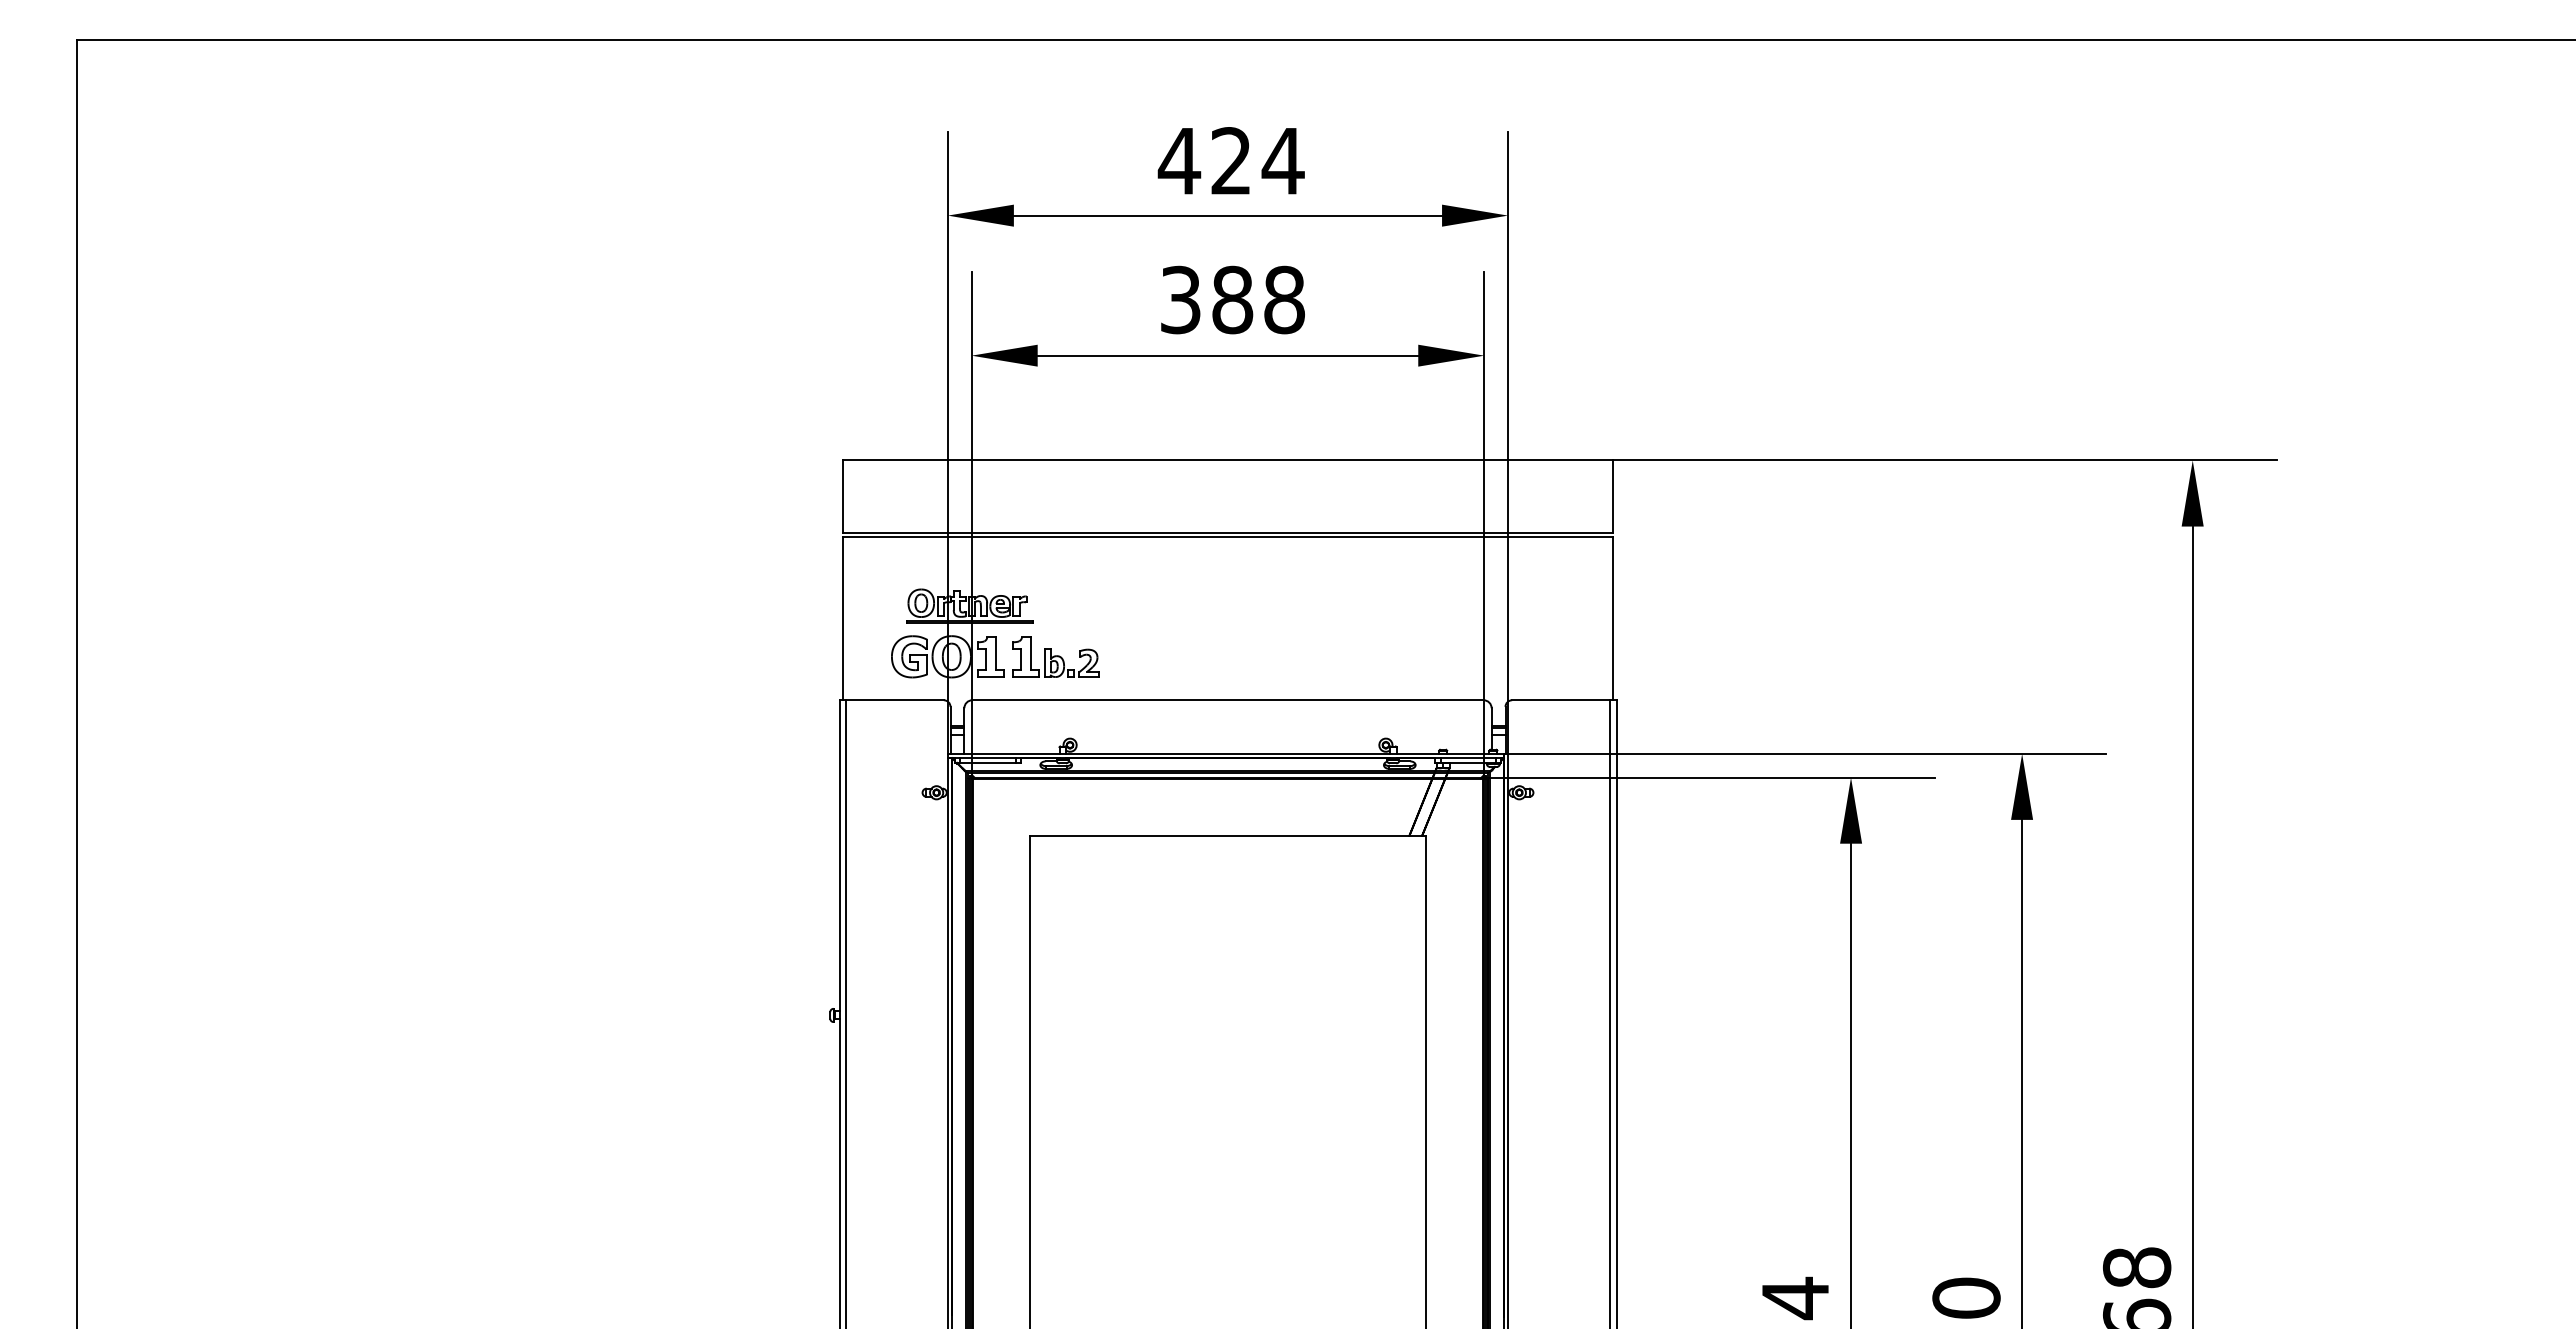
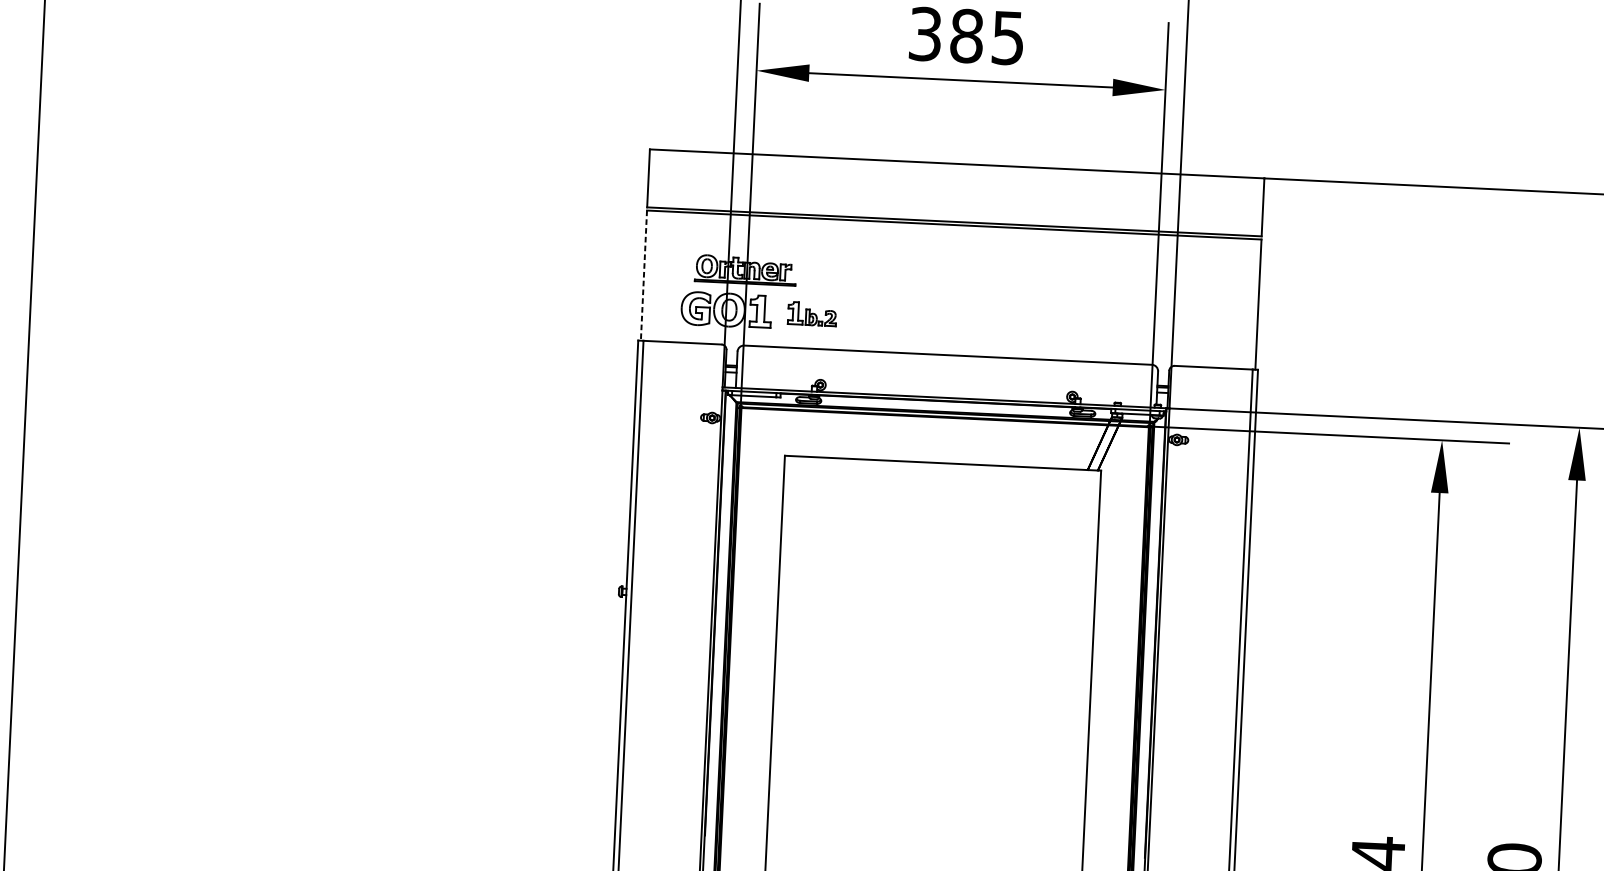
text: (1284, 299) -> (1008, 37), 388 -> 385
line: (842, 618) -> (643, 275), solid -> dashed
part: (1055, 656) -> (812, 313), size x0.7

